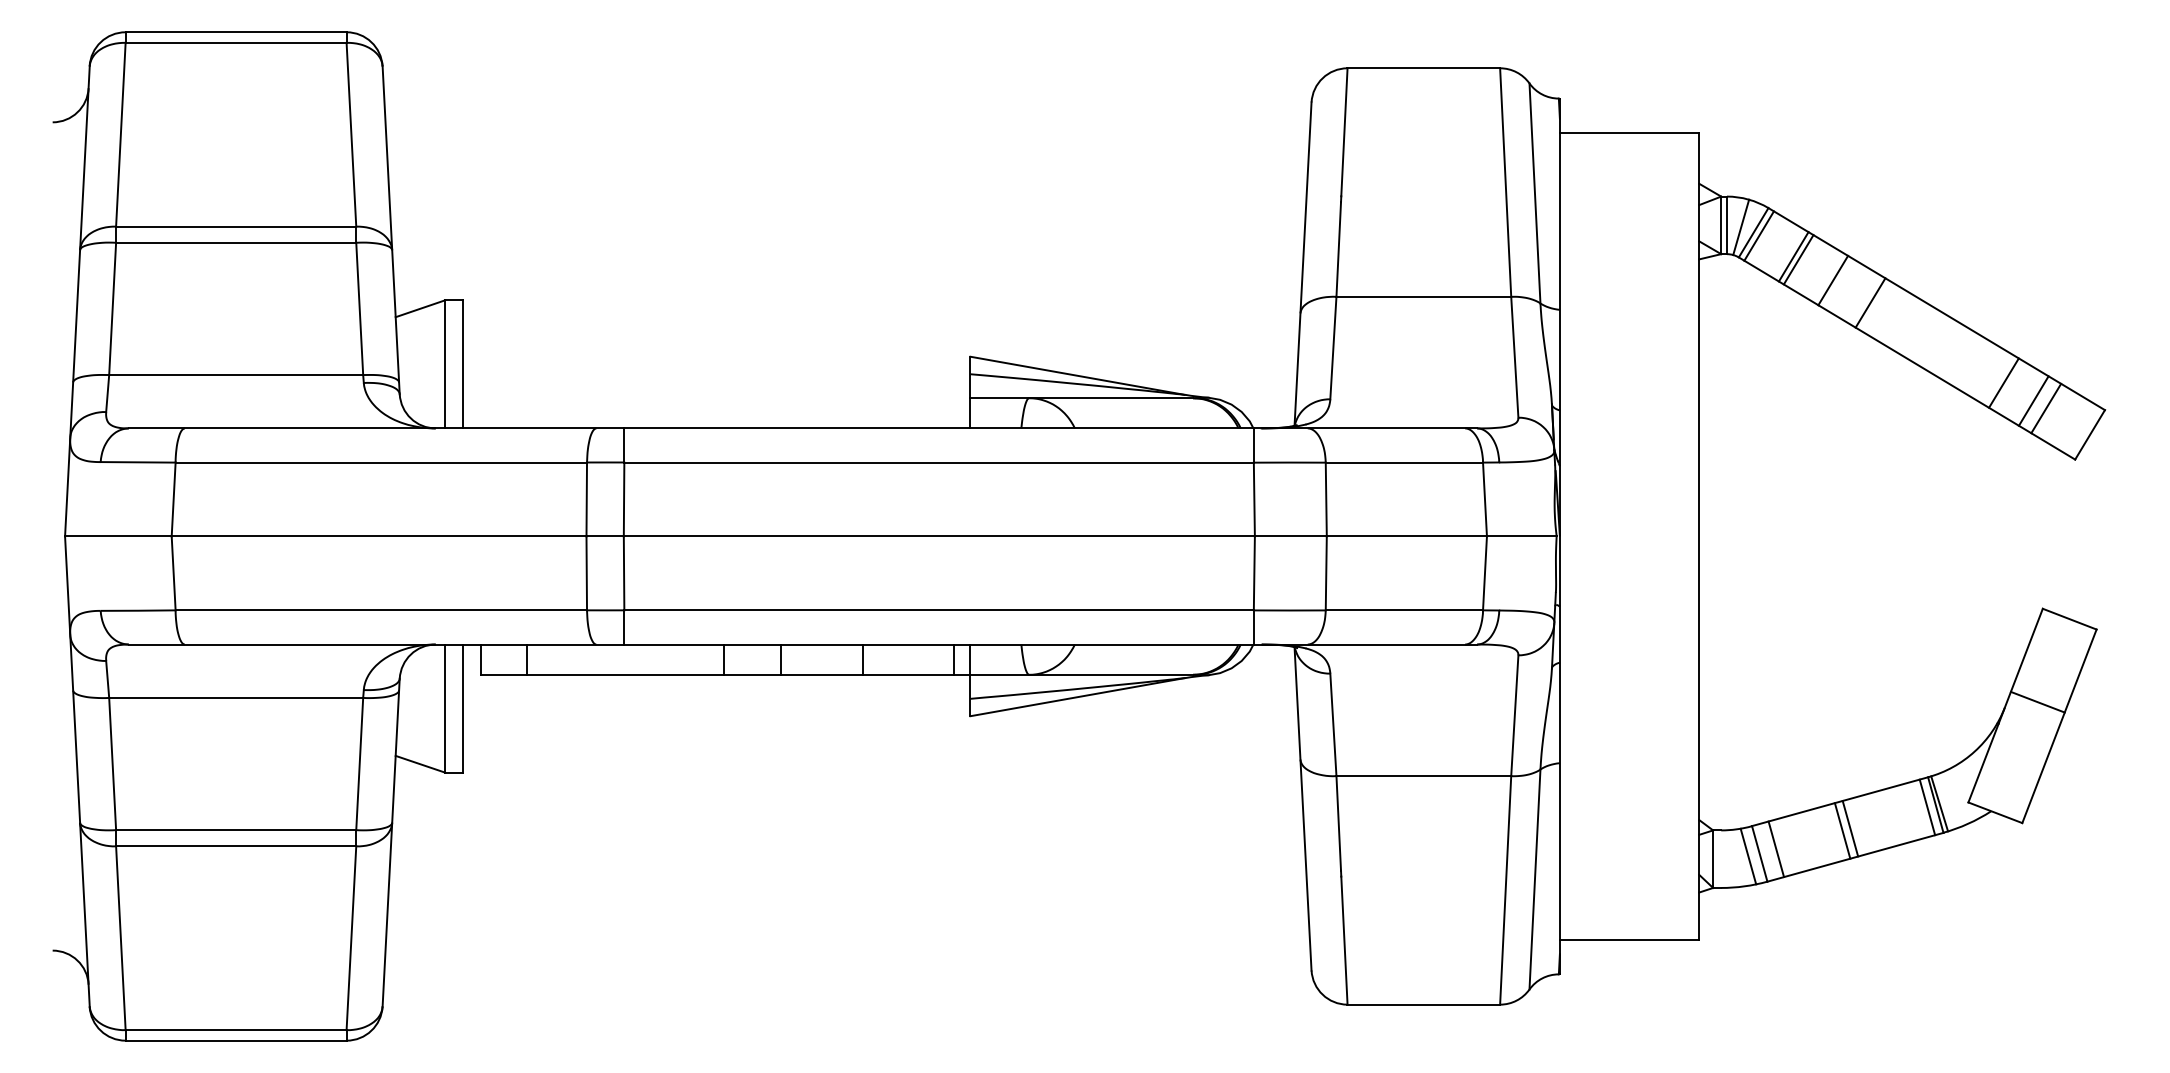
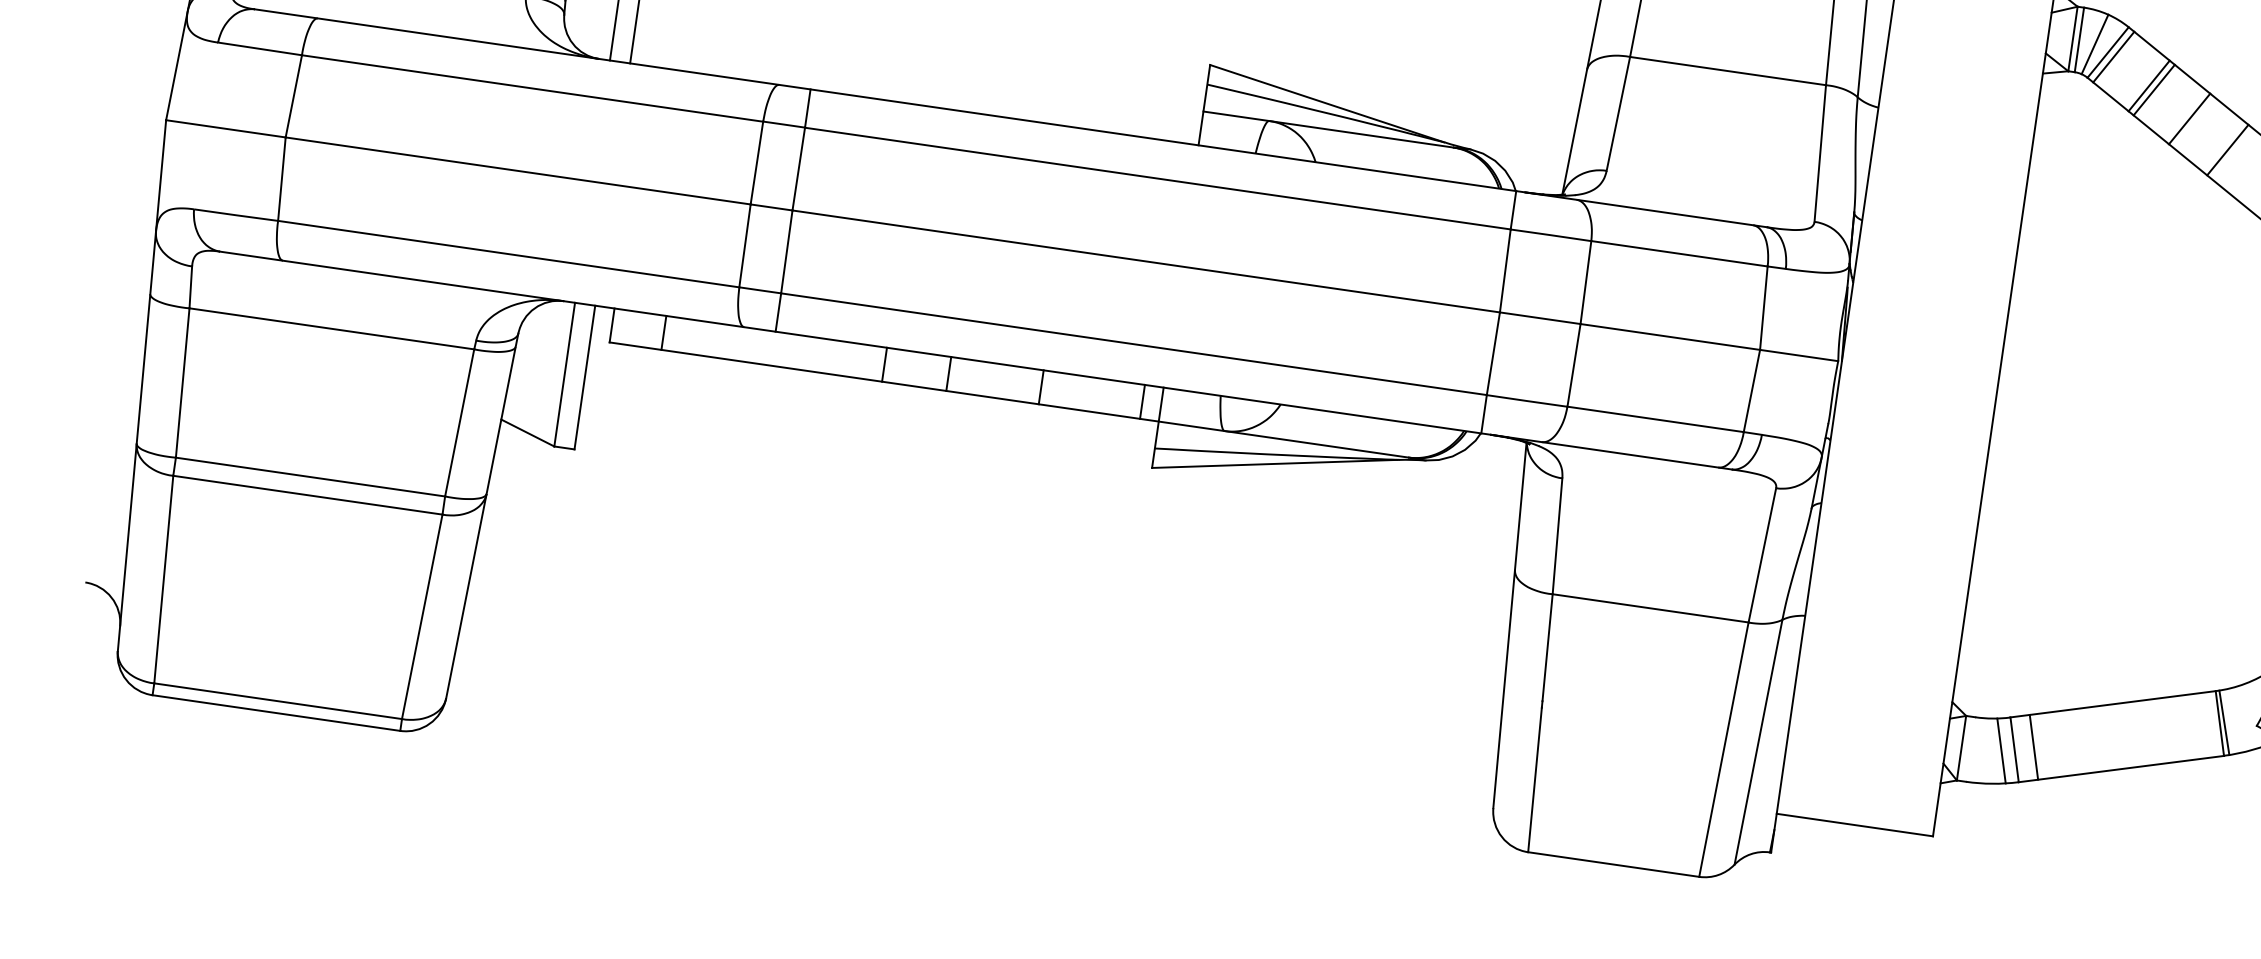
line: (1927, 807) -> (2210, 724), removed
line: (1850, 828) -> (2120, 736), removed
line: (1842, 830) -> (2111, 736), removed

